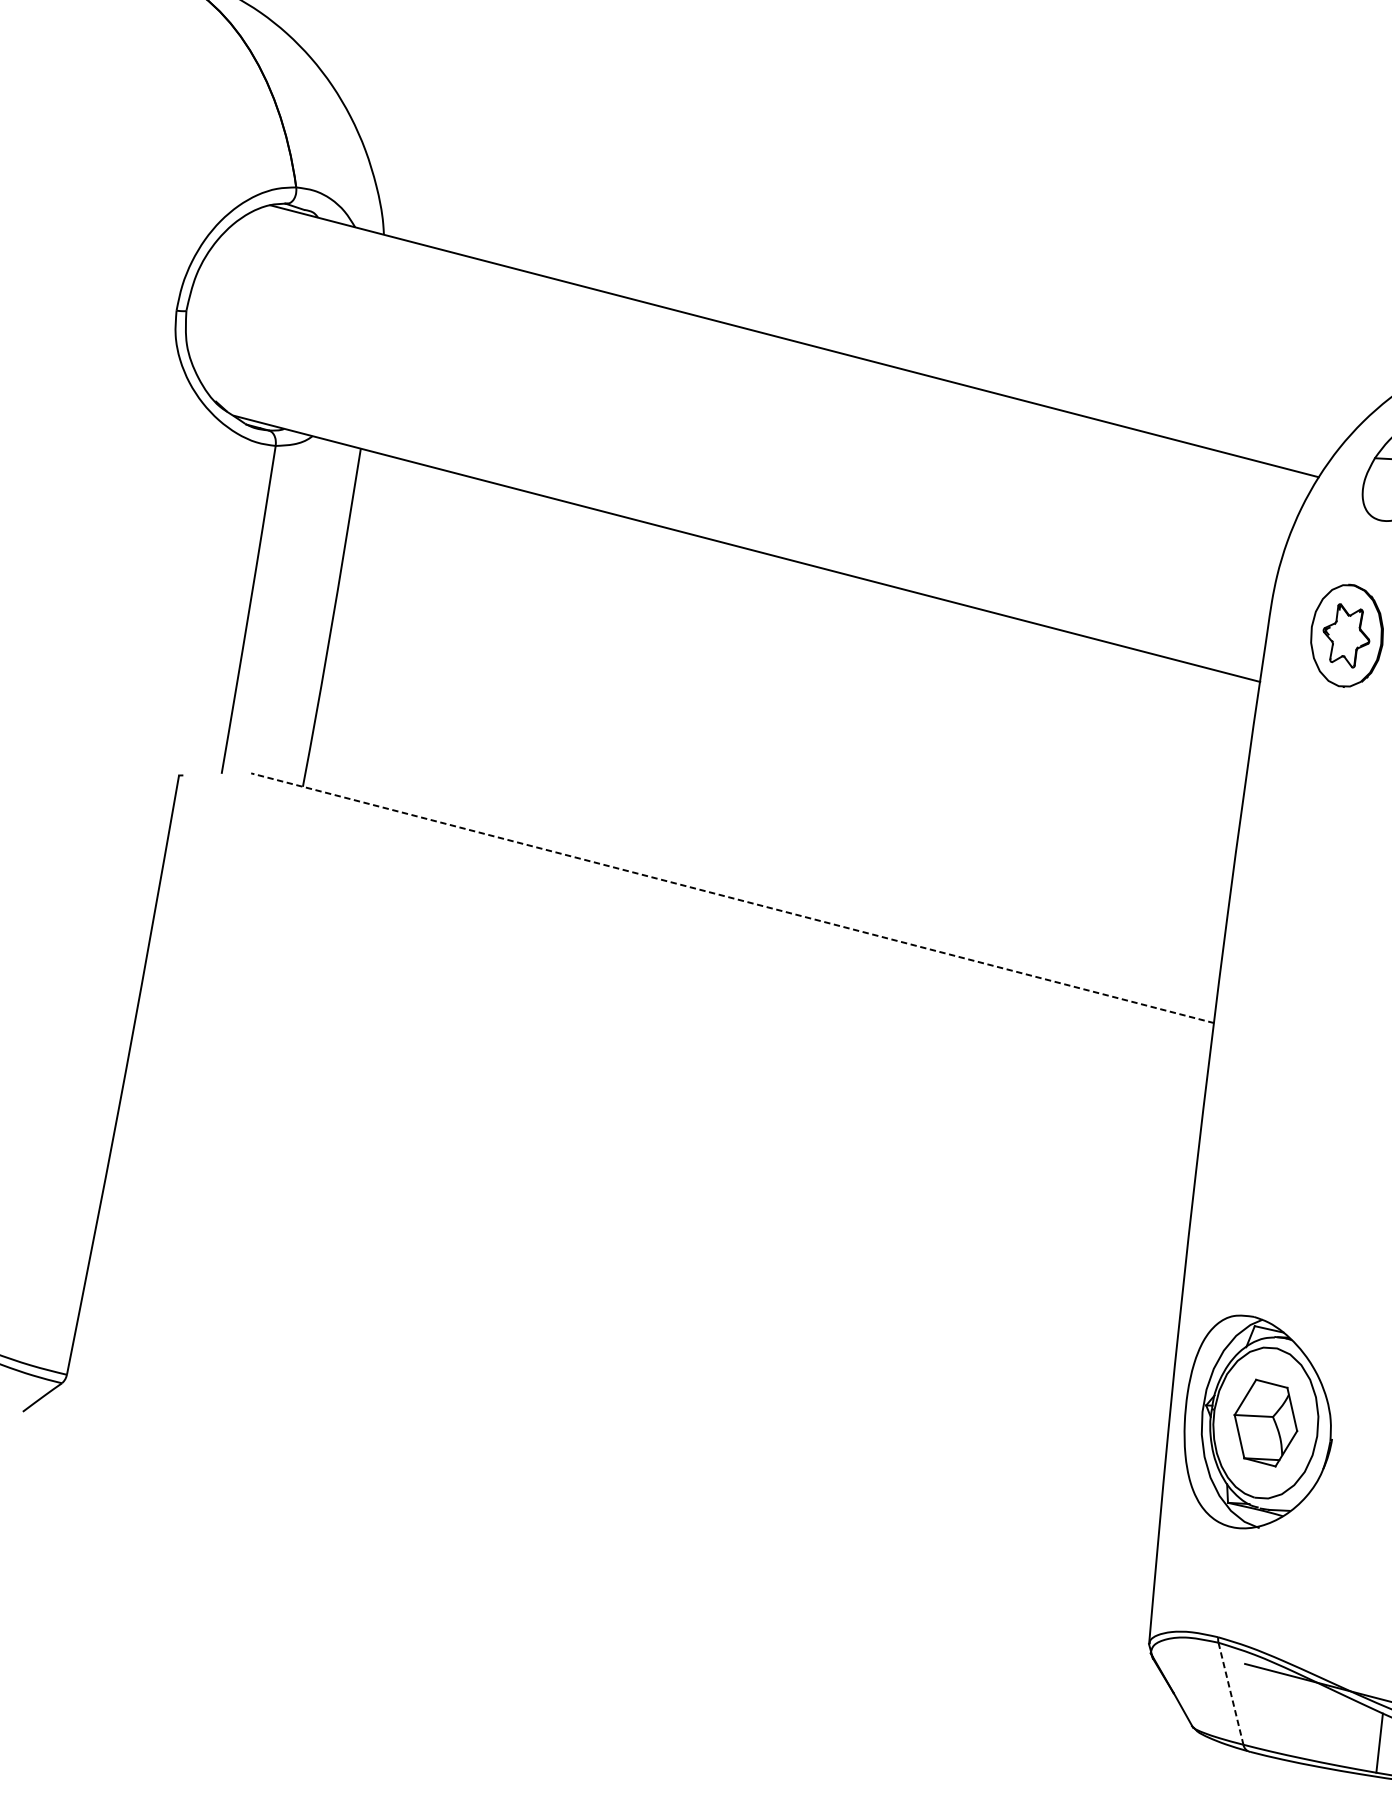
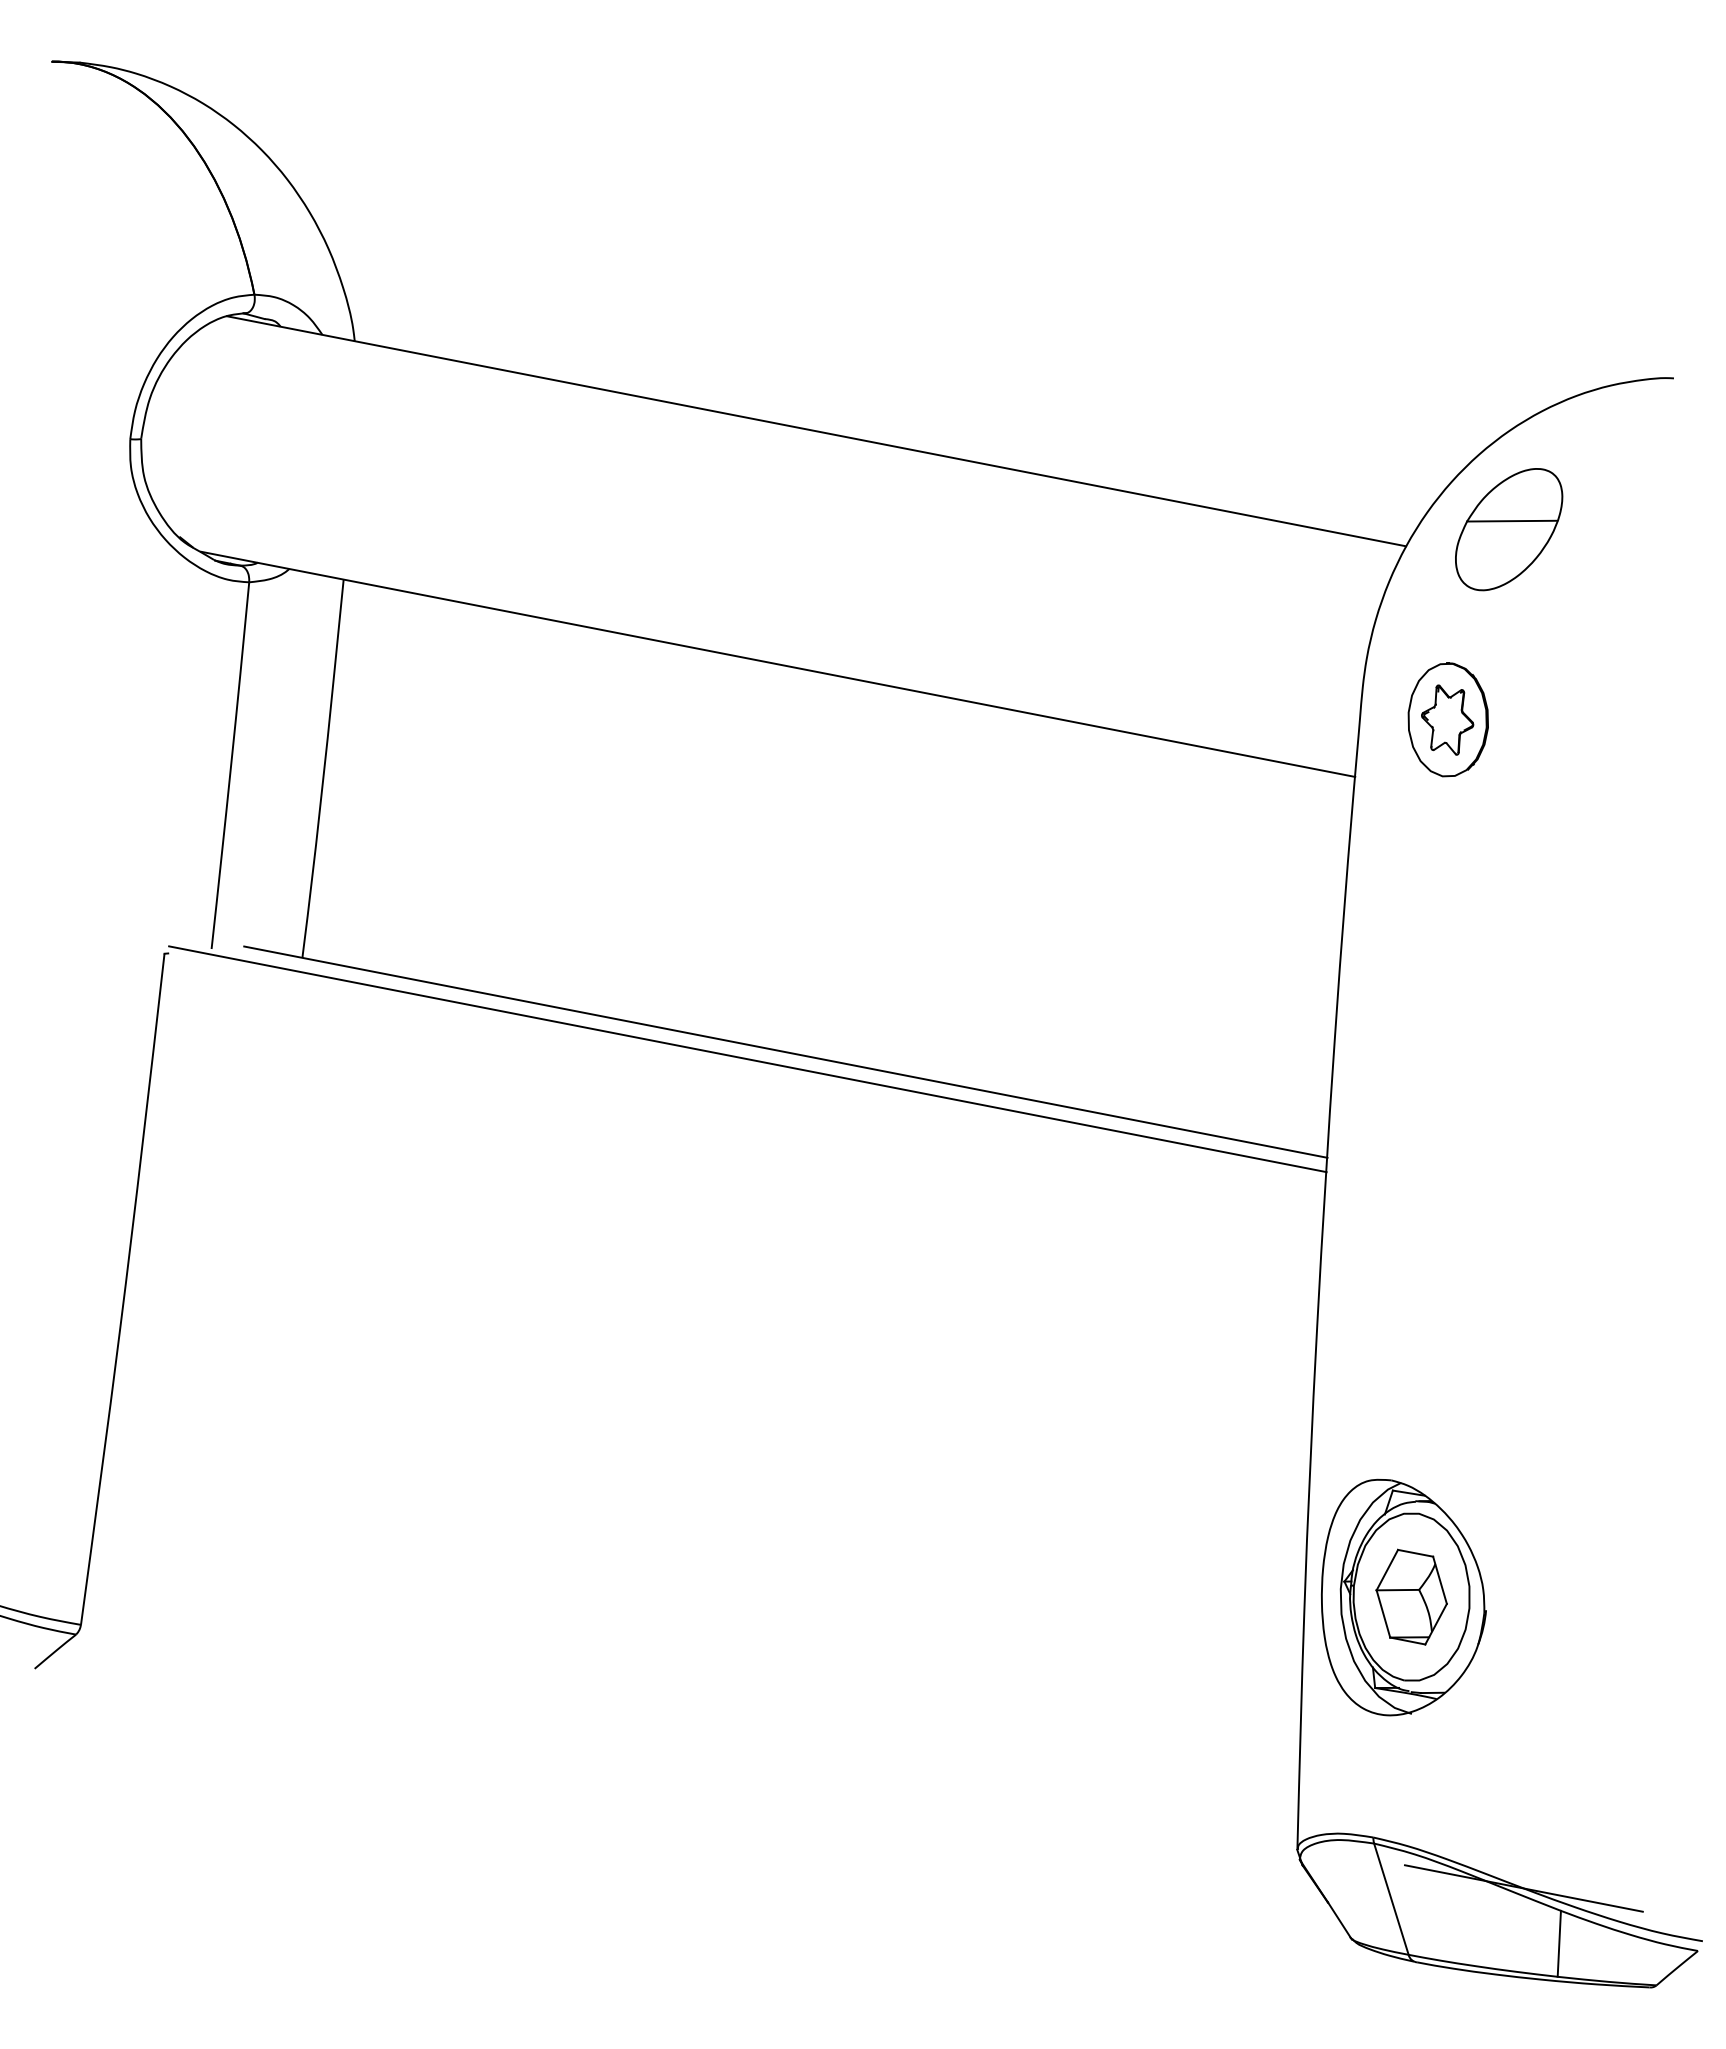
line: (732, 898) -> (785, 1052), dashed -> solid
line: (697, 902) -> (747, 1059), added
line: (1231, 1694) -> (1391, 1899), dashed -> solid

